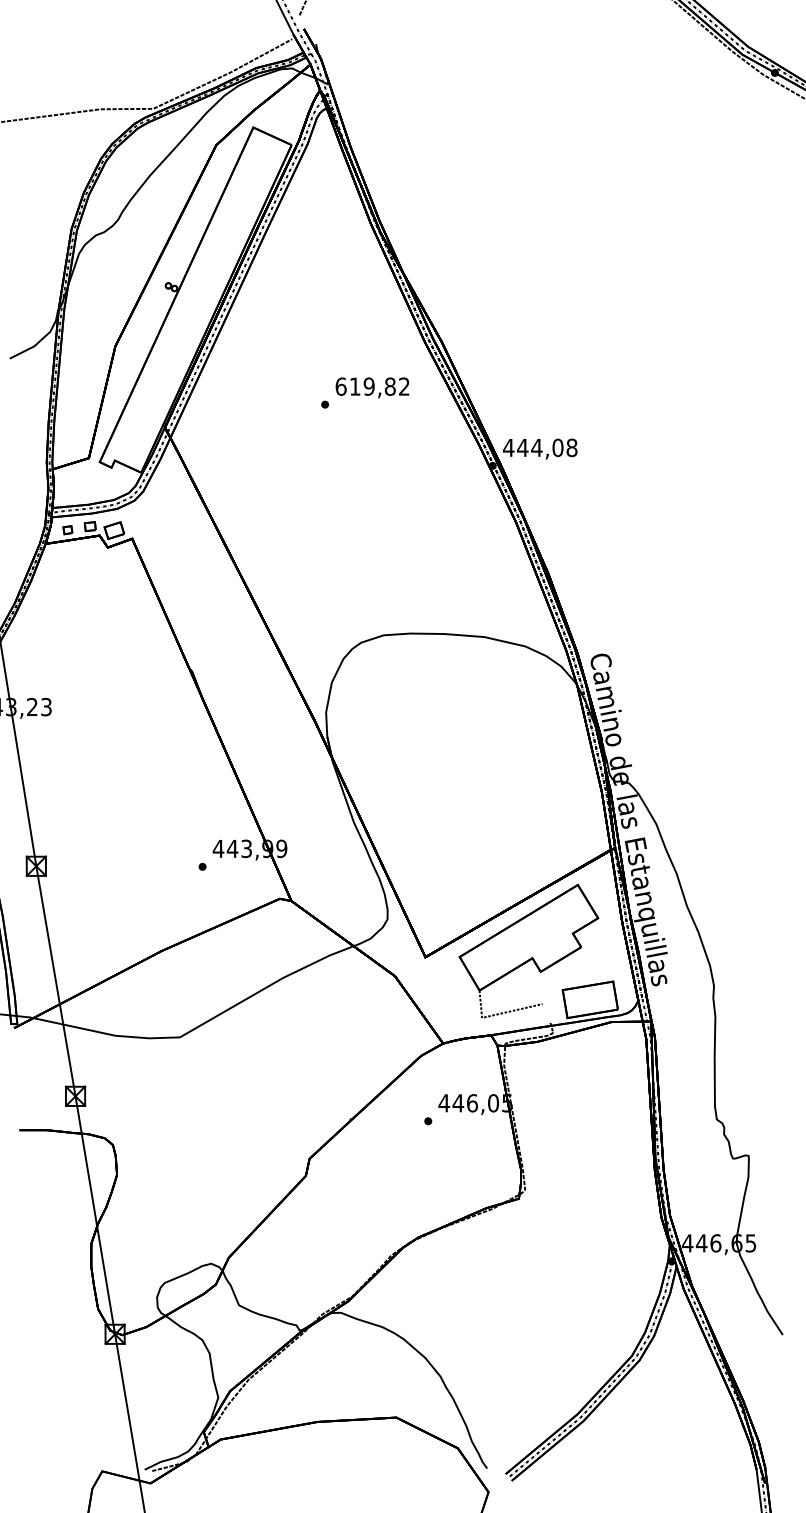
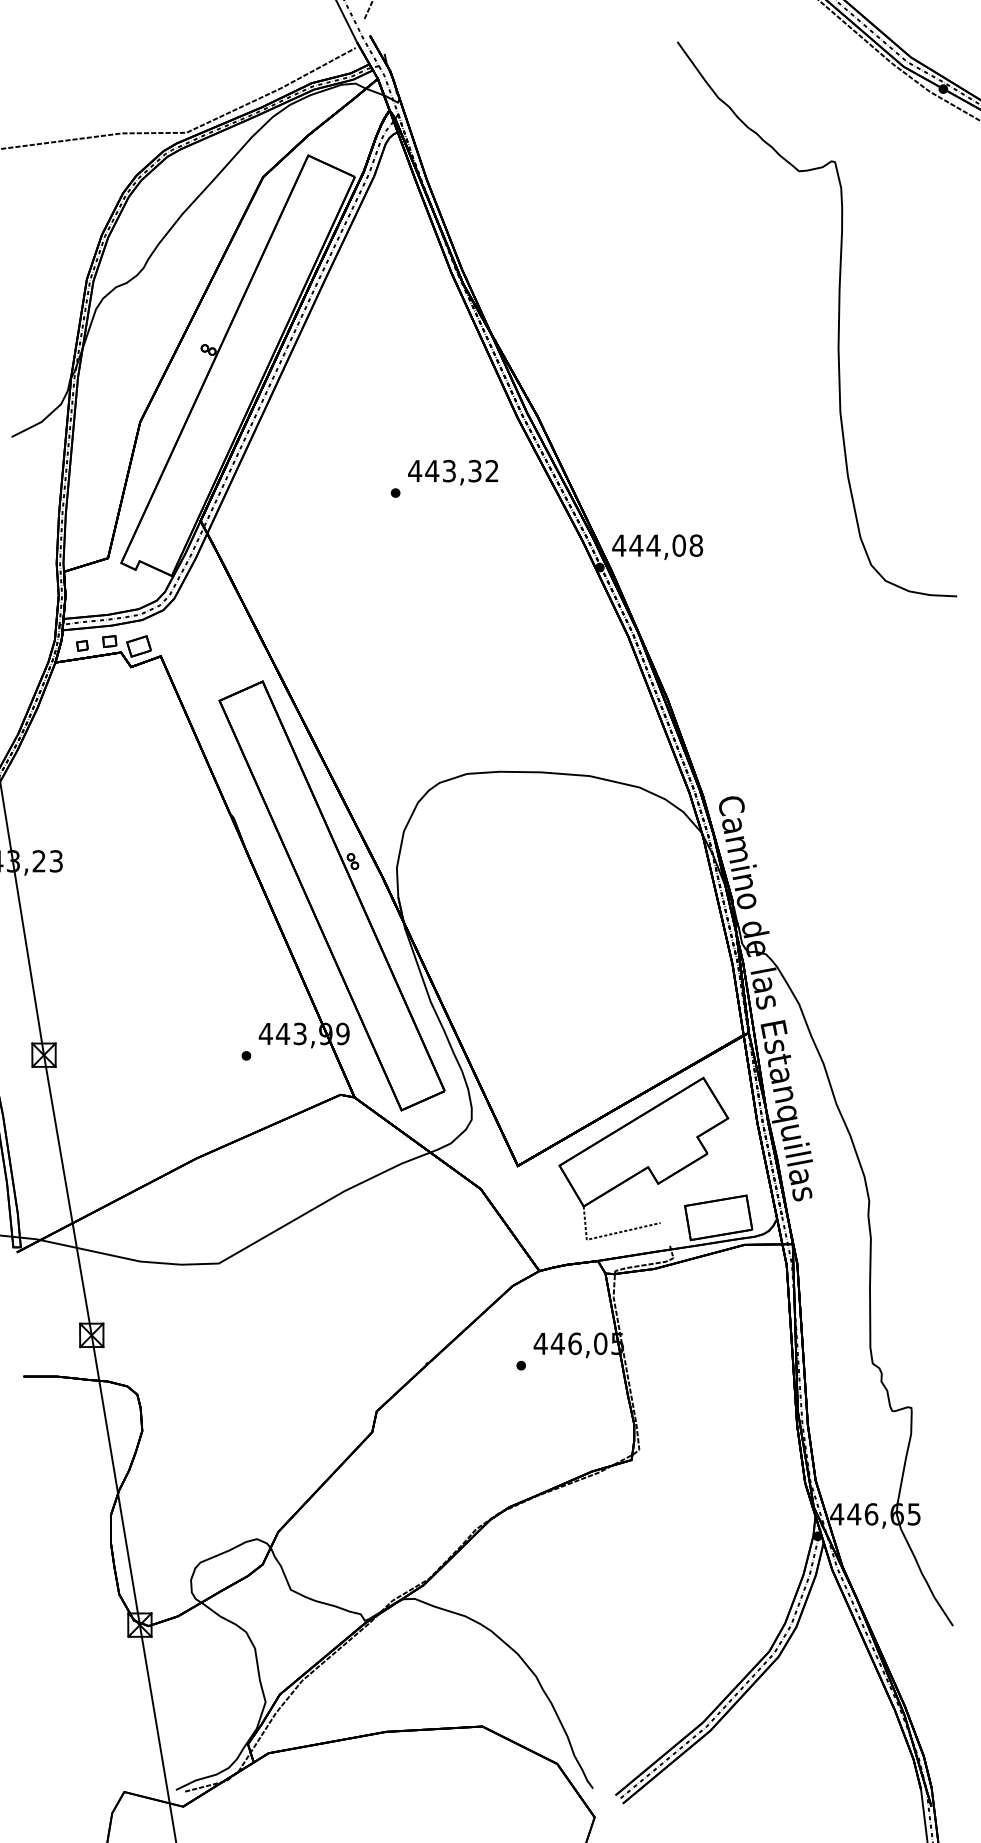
curve: (688, 262) -> (838, 319), added
text: (365, 386) -> (444, 470), 619,82 -> 443,32
part: (272, 735) -> (331, 895), added

